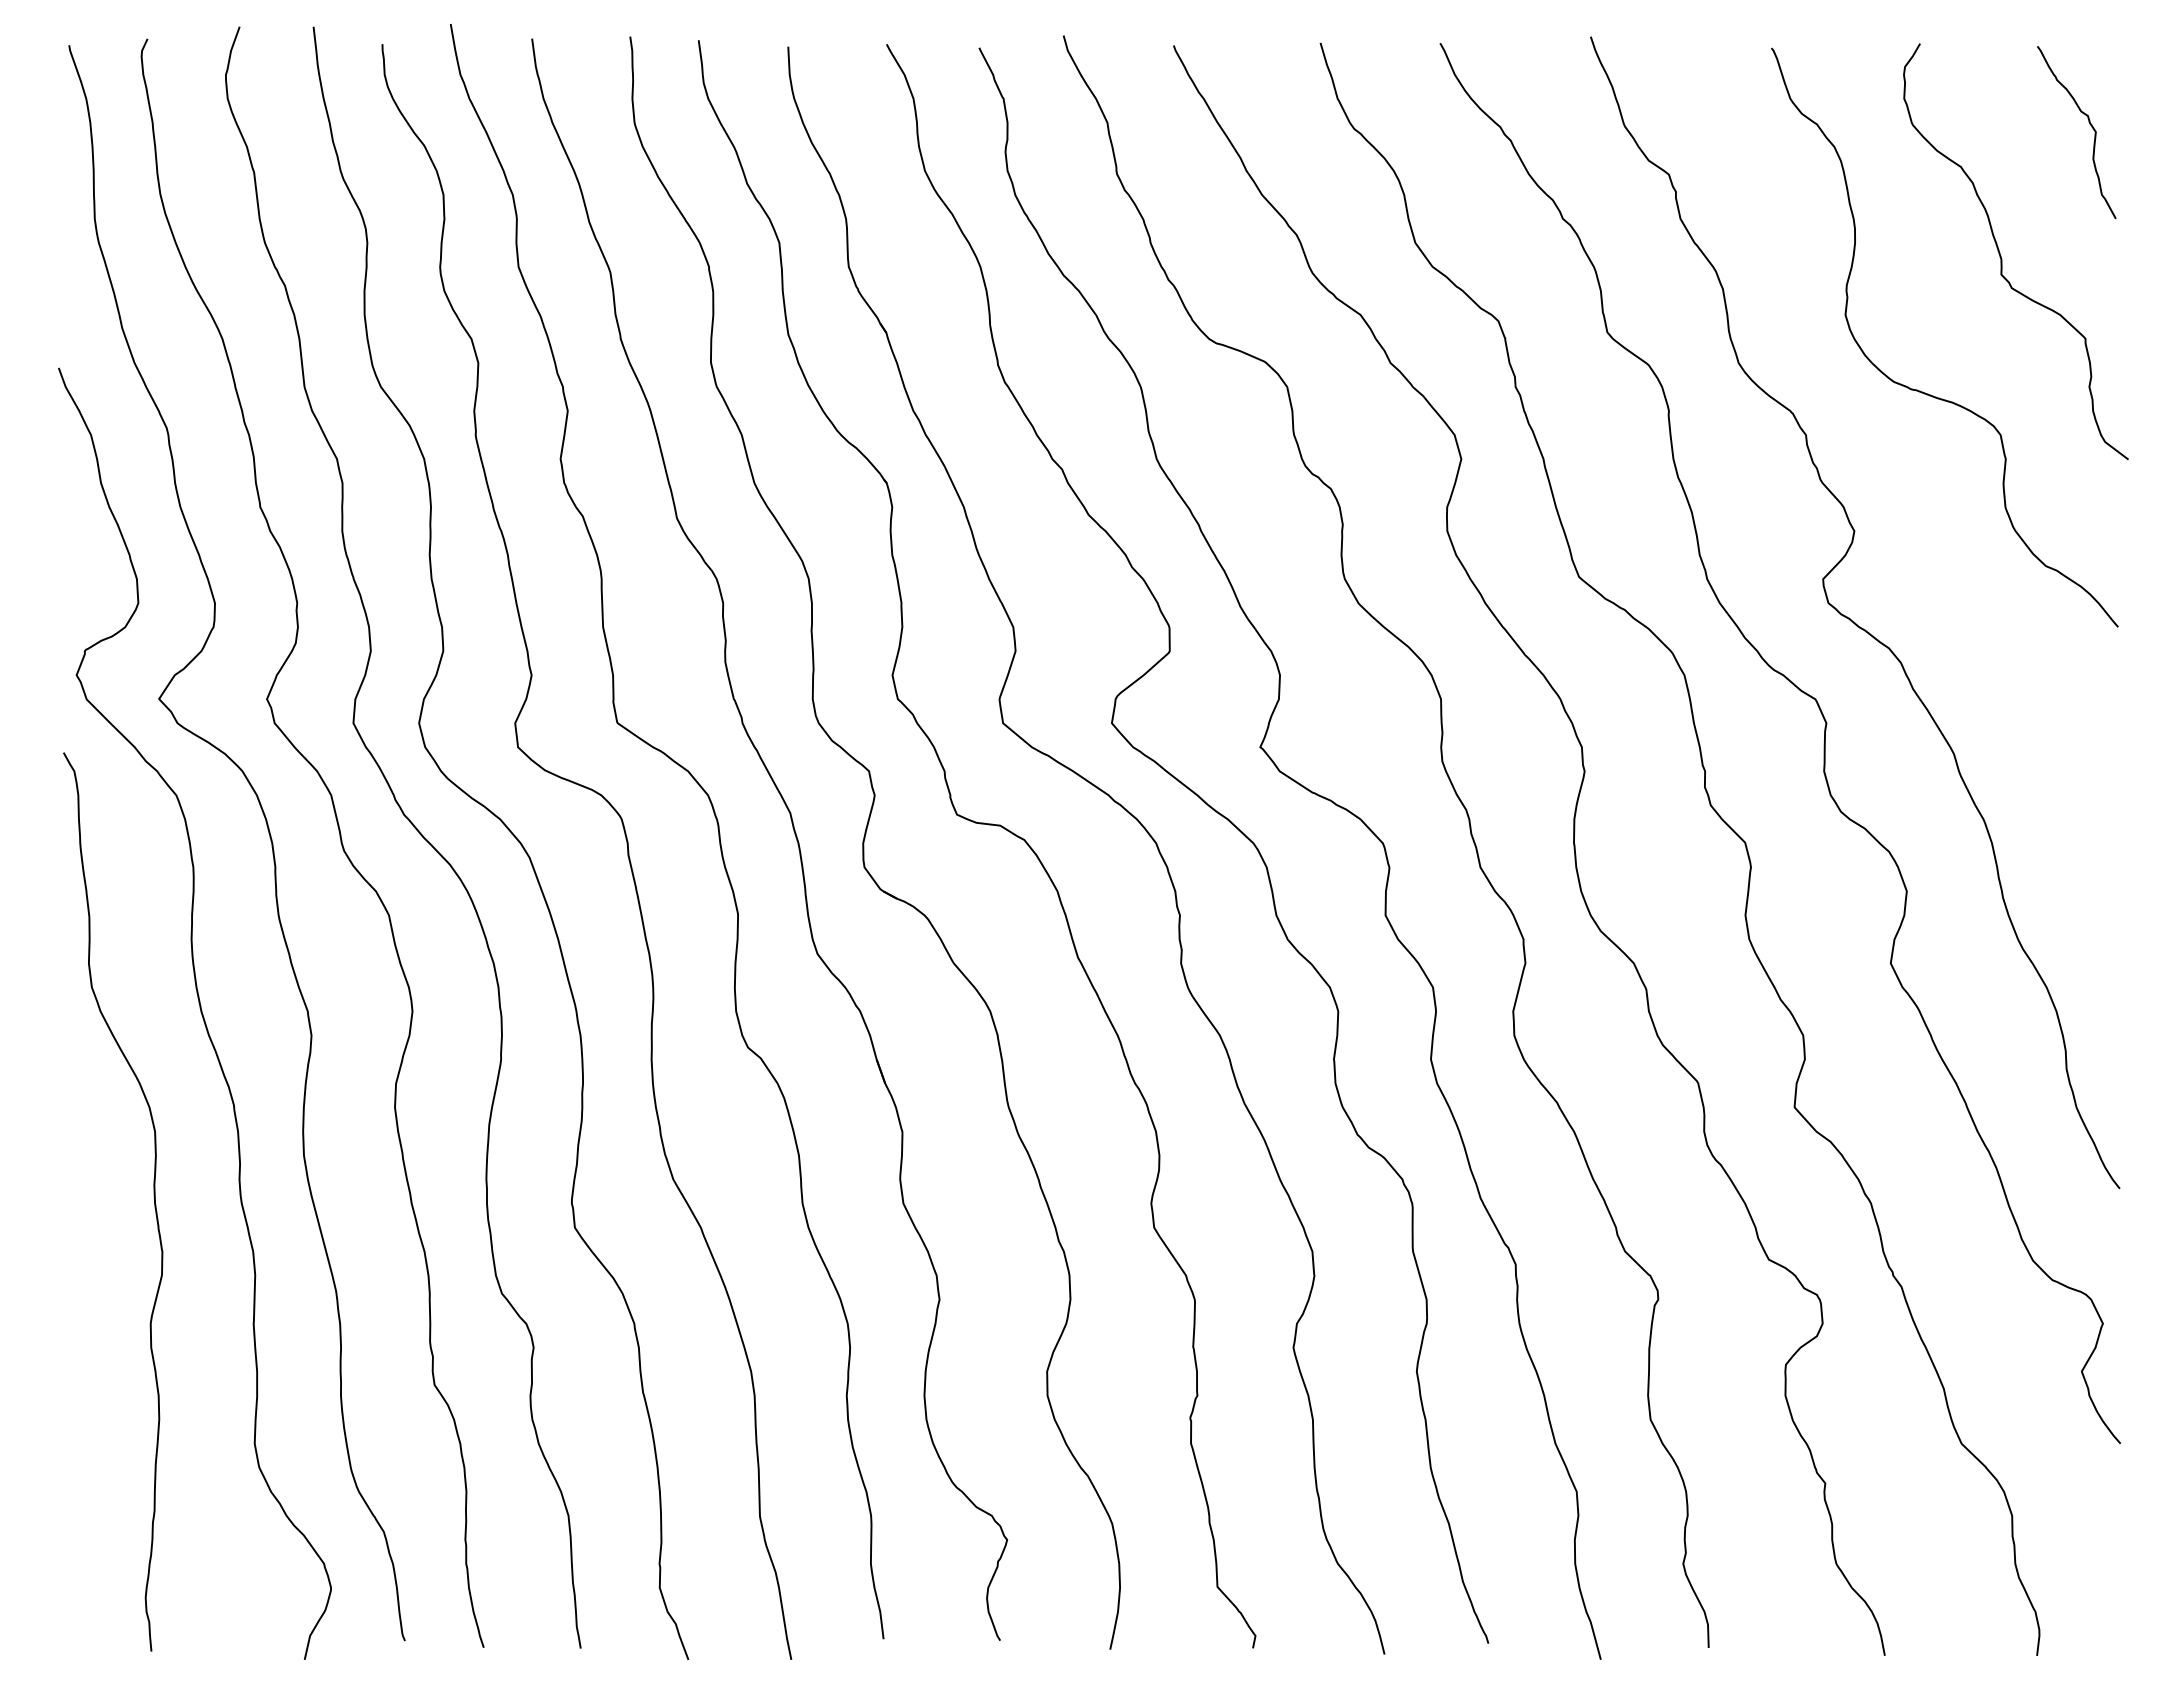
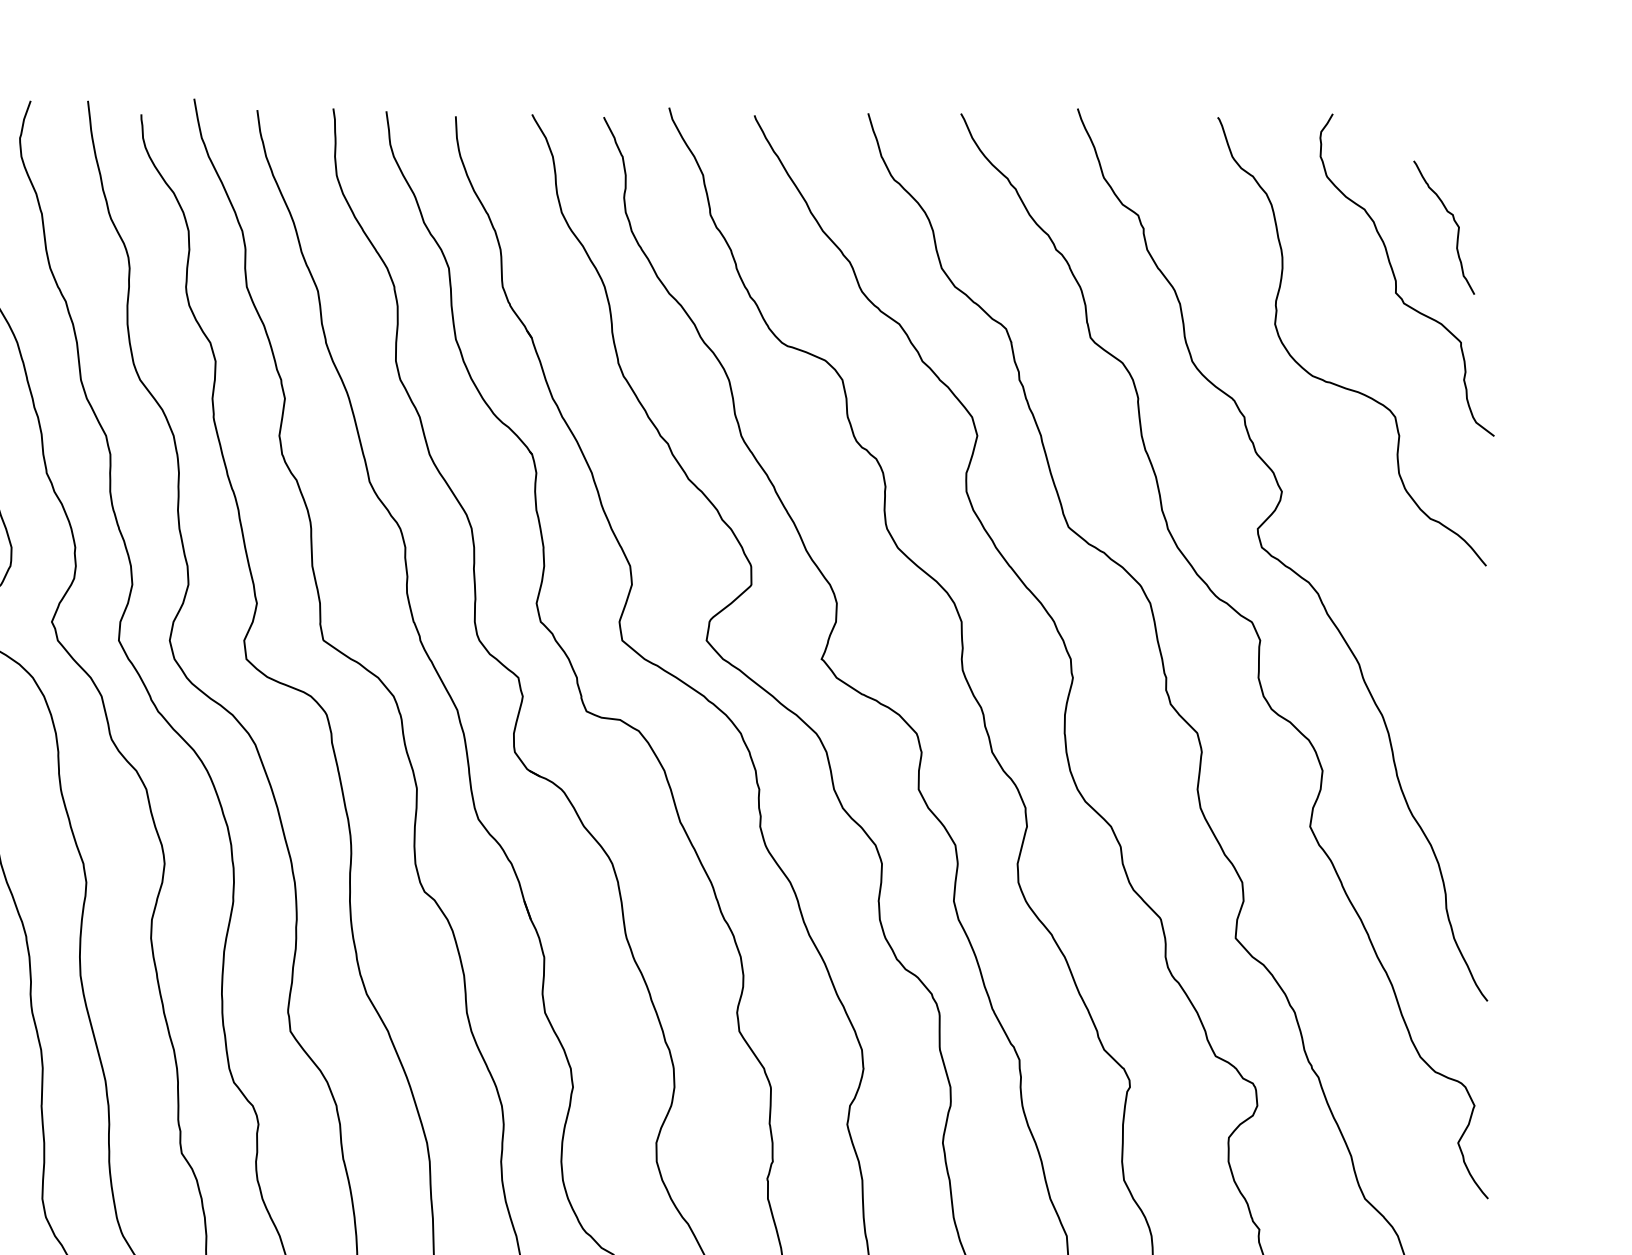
curve: (2089, 124) -> (1454, 221), moved

